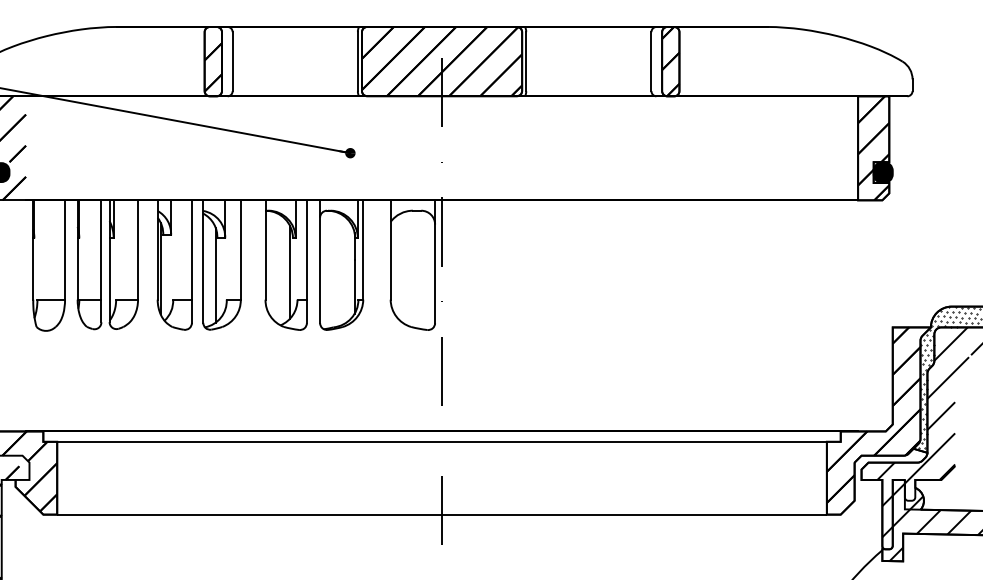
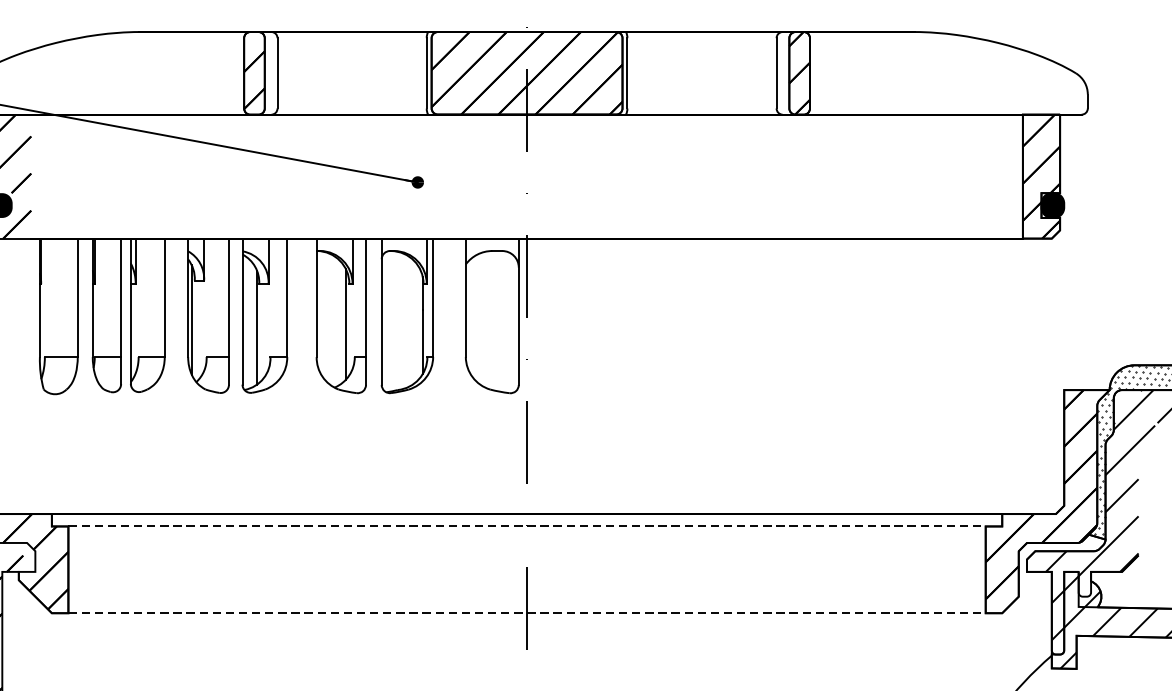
line: (442, 441) -> (527, 526), solid -> dashed
line: (442, 514) -> (527, 613), solid -> dashed

